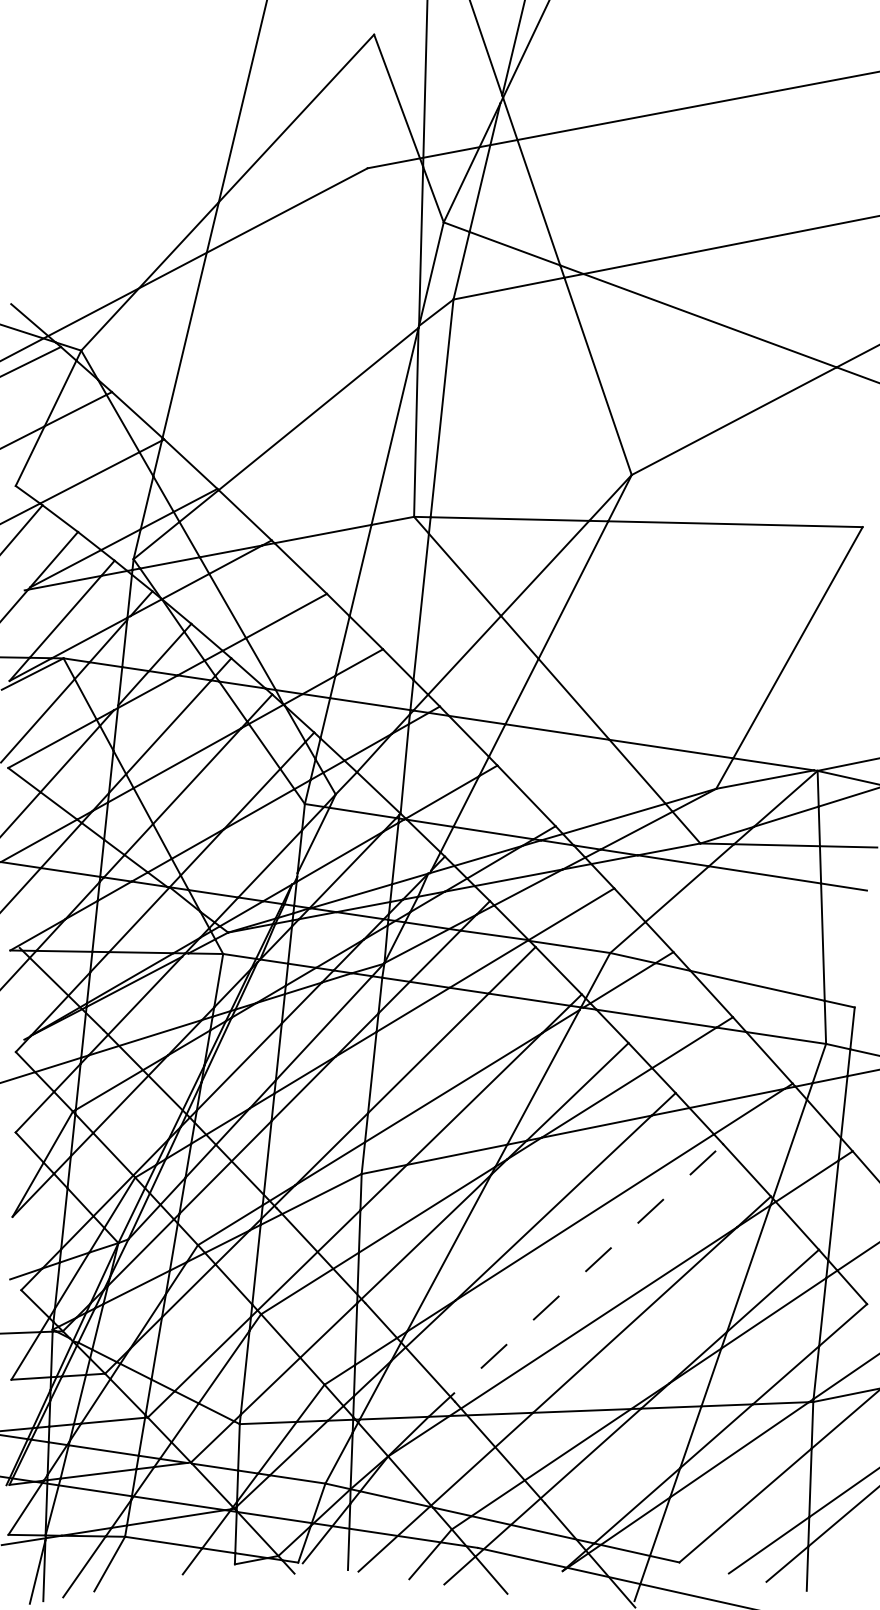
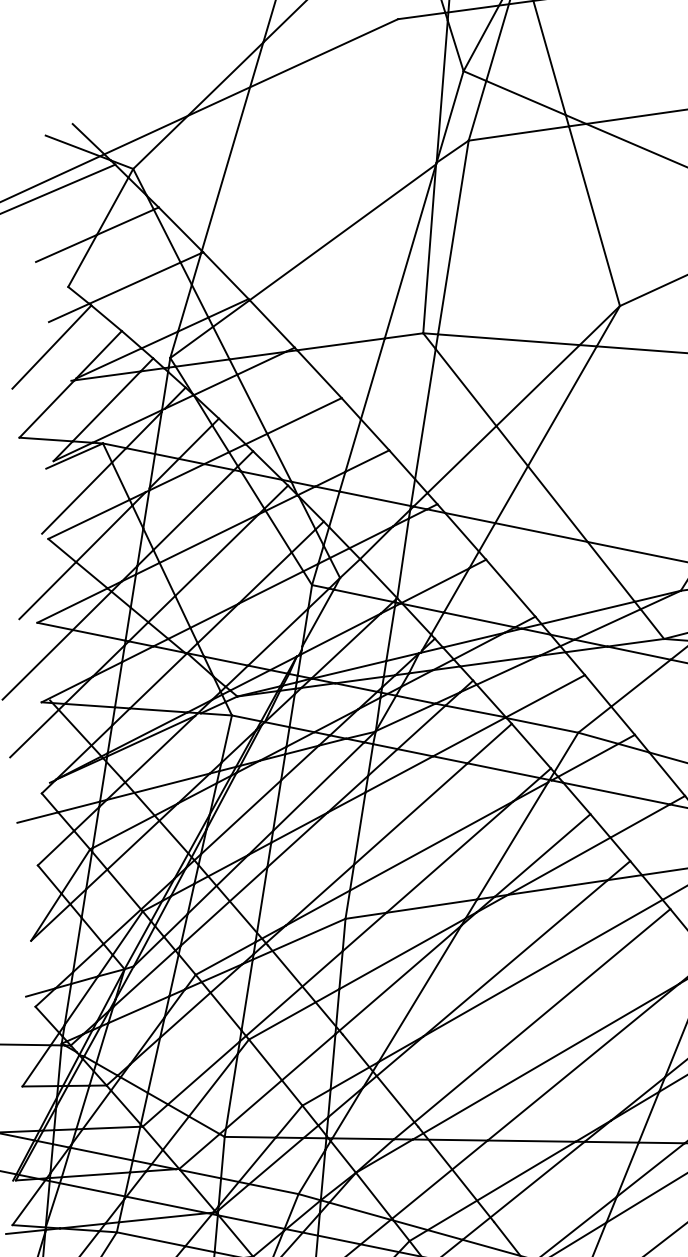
line: (575, 1280) -> (531, 1024), dashed -> solid

